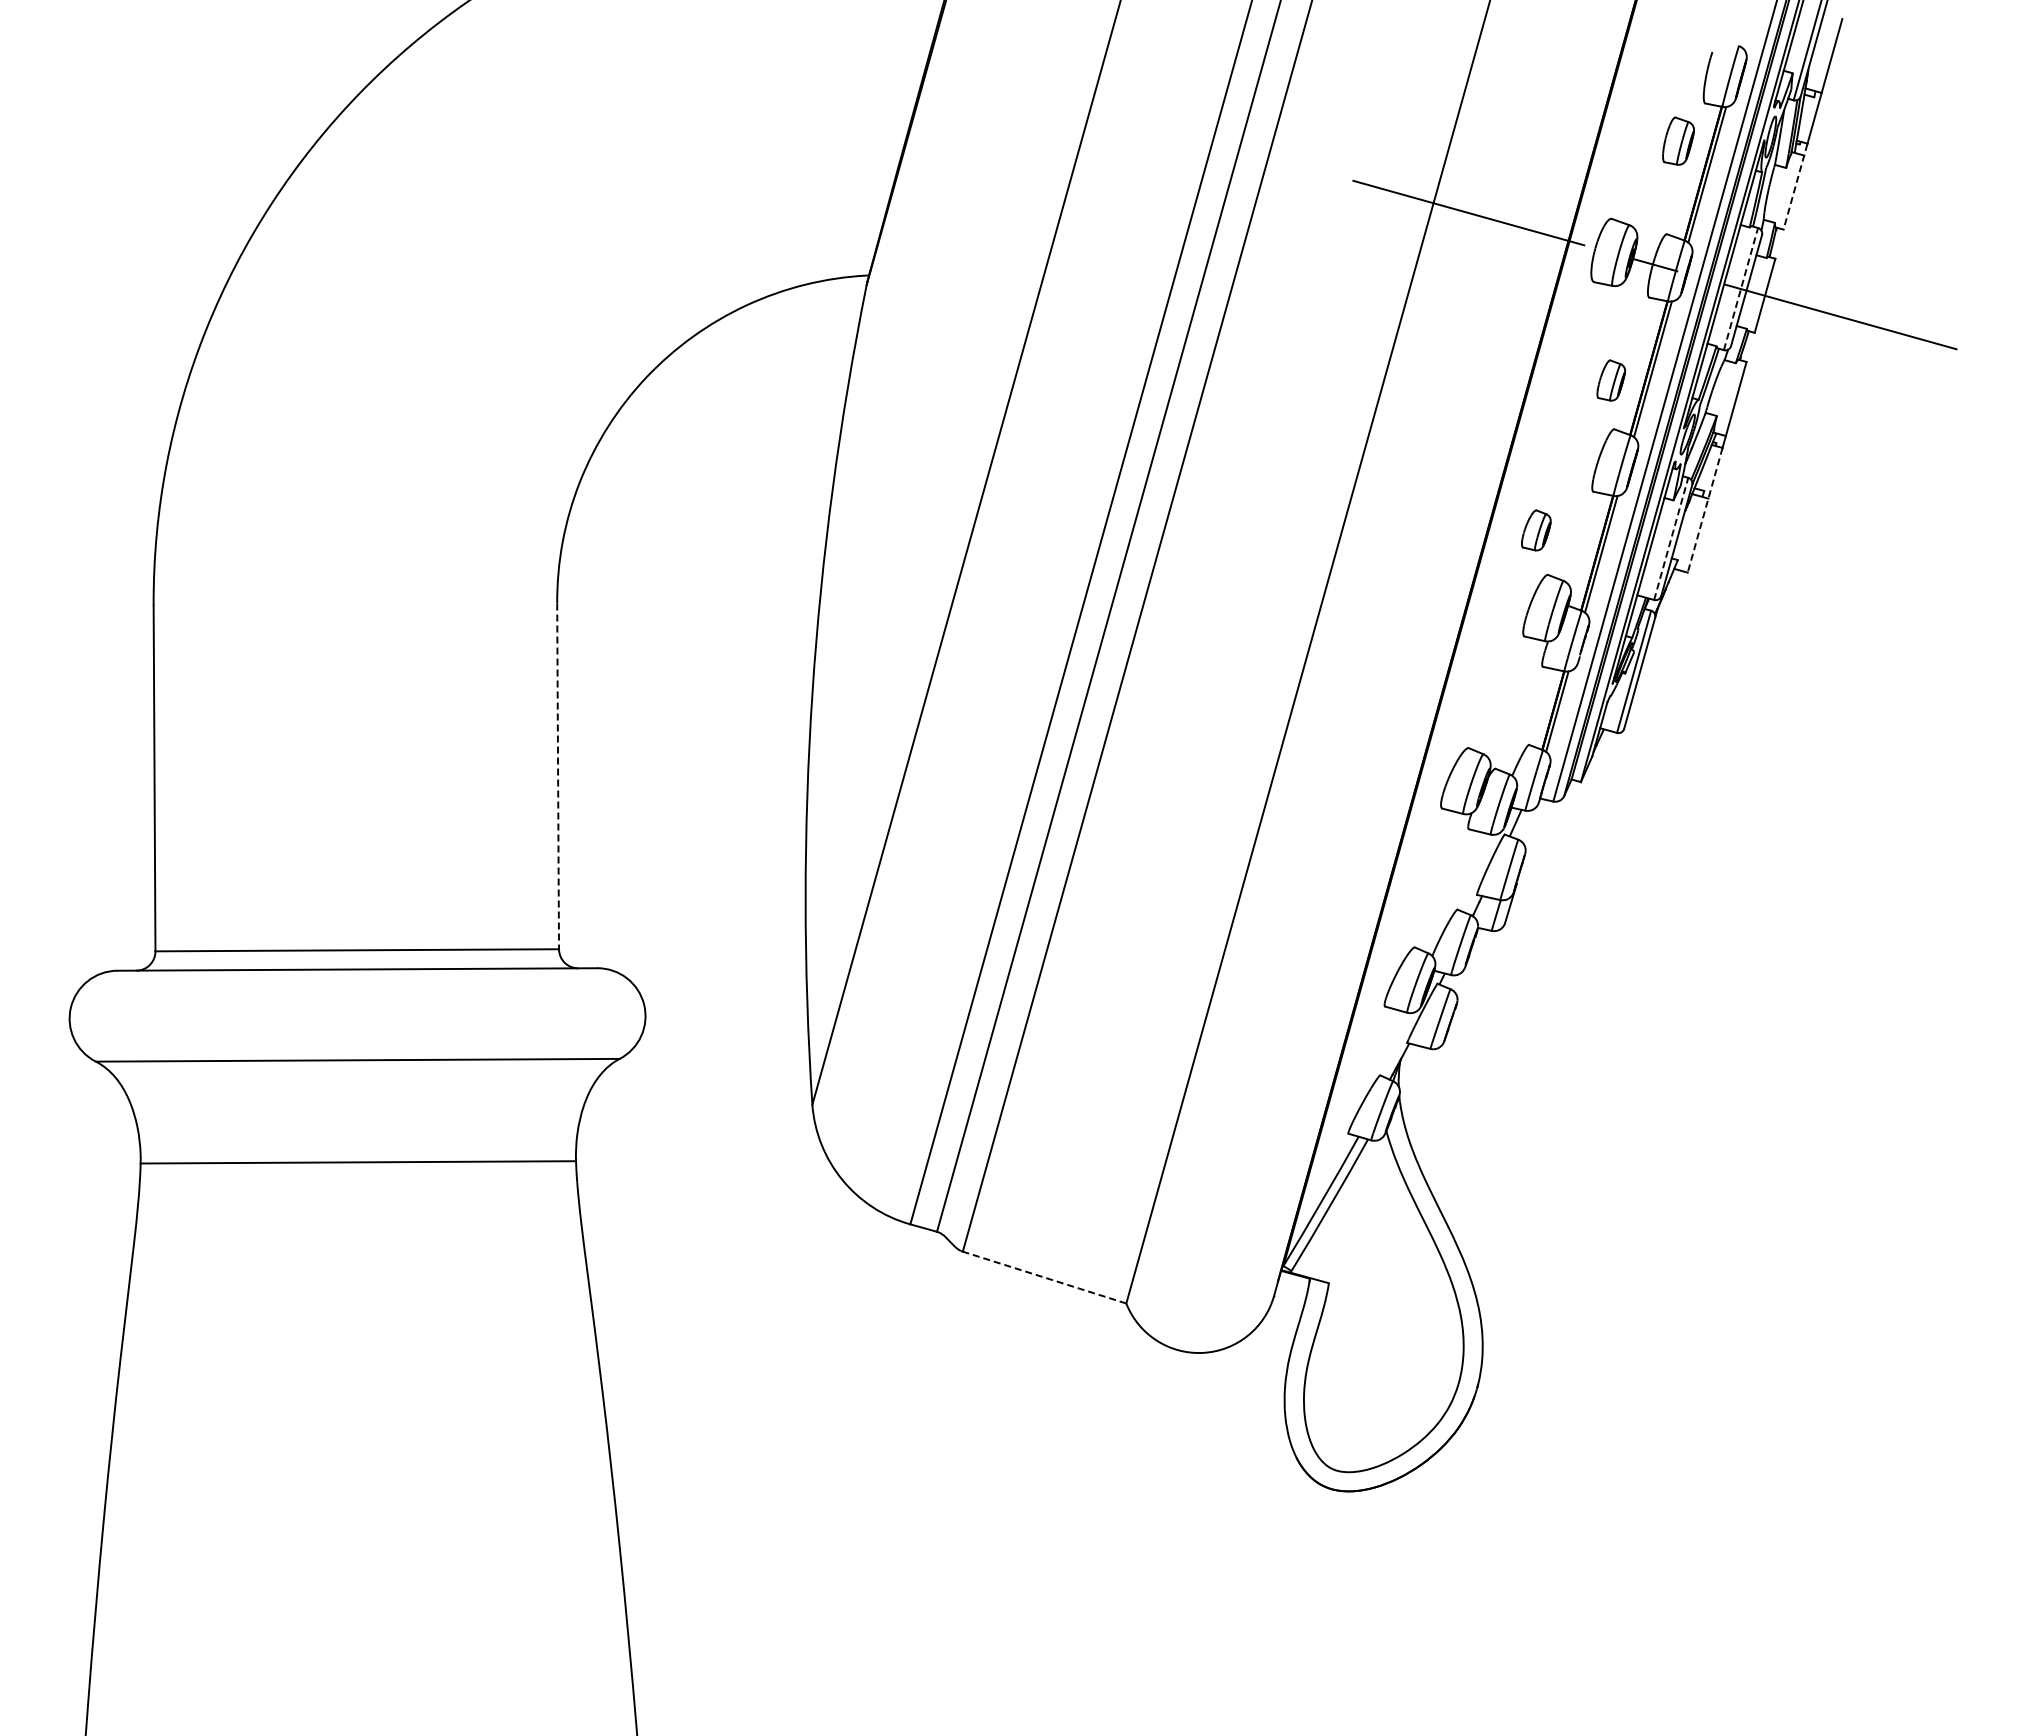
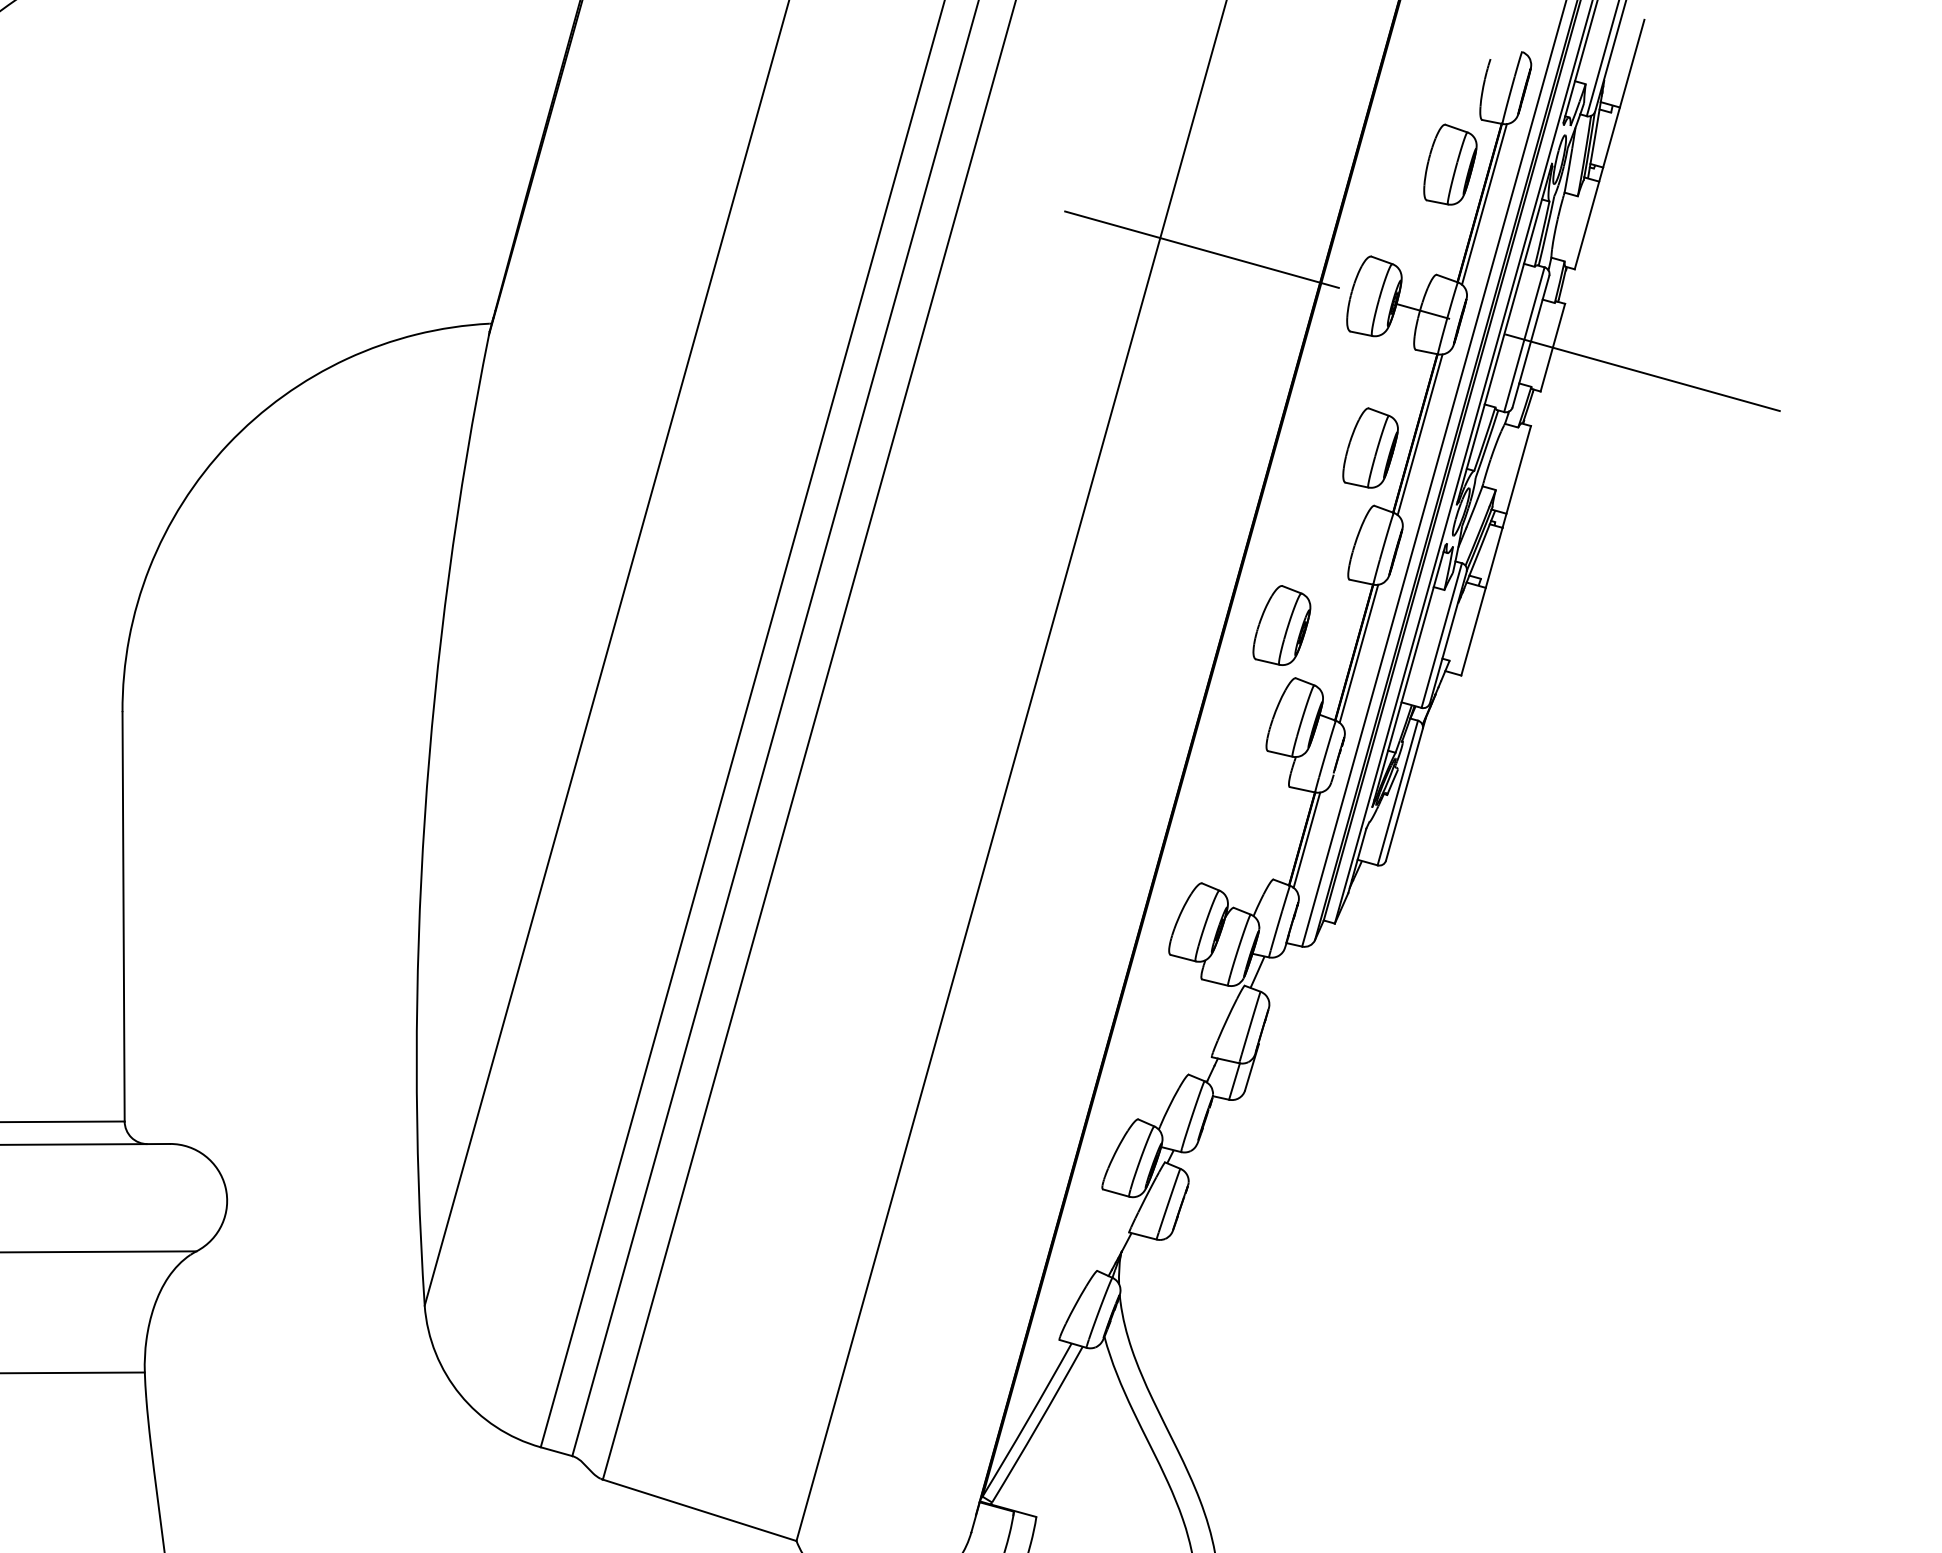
part: (1678, 140) -> (1450, 163), size x1.43
line: (1795, 187) -> (1588, 219), dashed -> solid
line: (1741, 288) -> (1524, 339), dashed -> solid
part: (1611, 380) -> (1371, 447), size x1.67
line: (1705, 510) -> (1482, 601), dashed -> solid
part: (1536, 530) -> (1282, 625), size x1.67
line: (1671, 538) -> (1442, 635), dashed -> solid
line: (558, 776) -> (124, 916), dashed -> solid
line: (1044, 1277) -> (699, 1510), dashed -> solid

